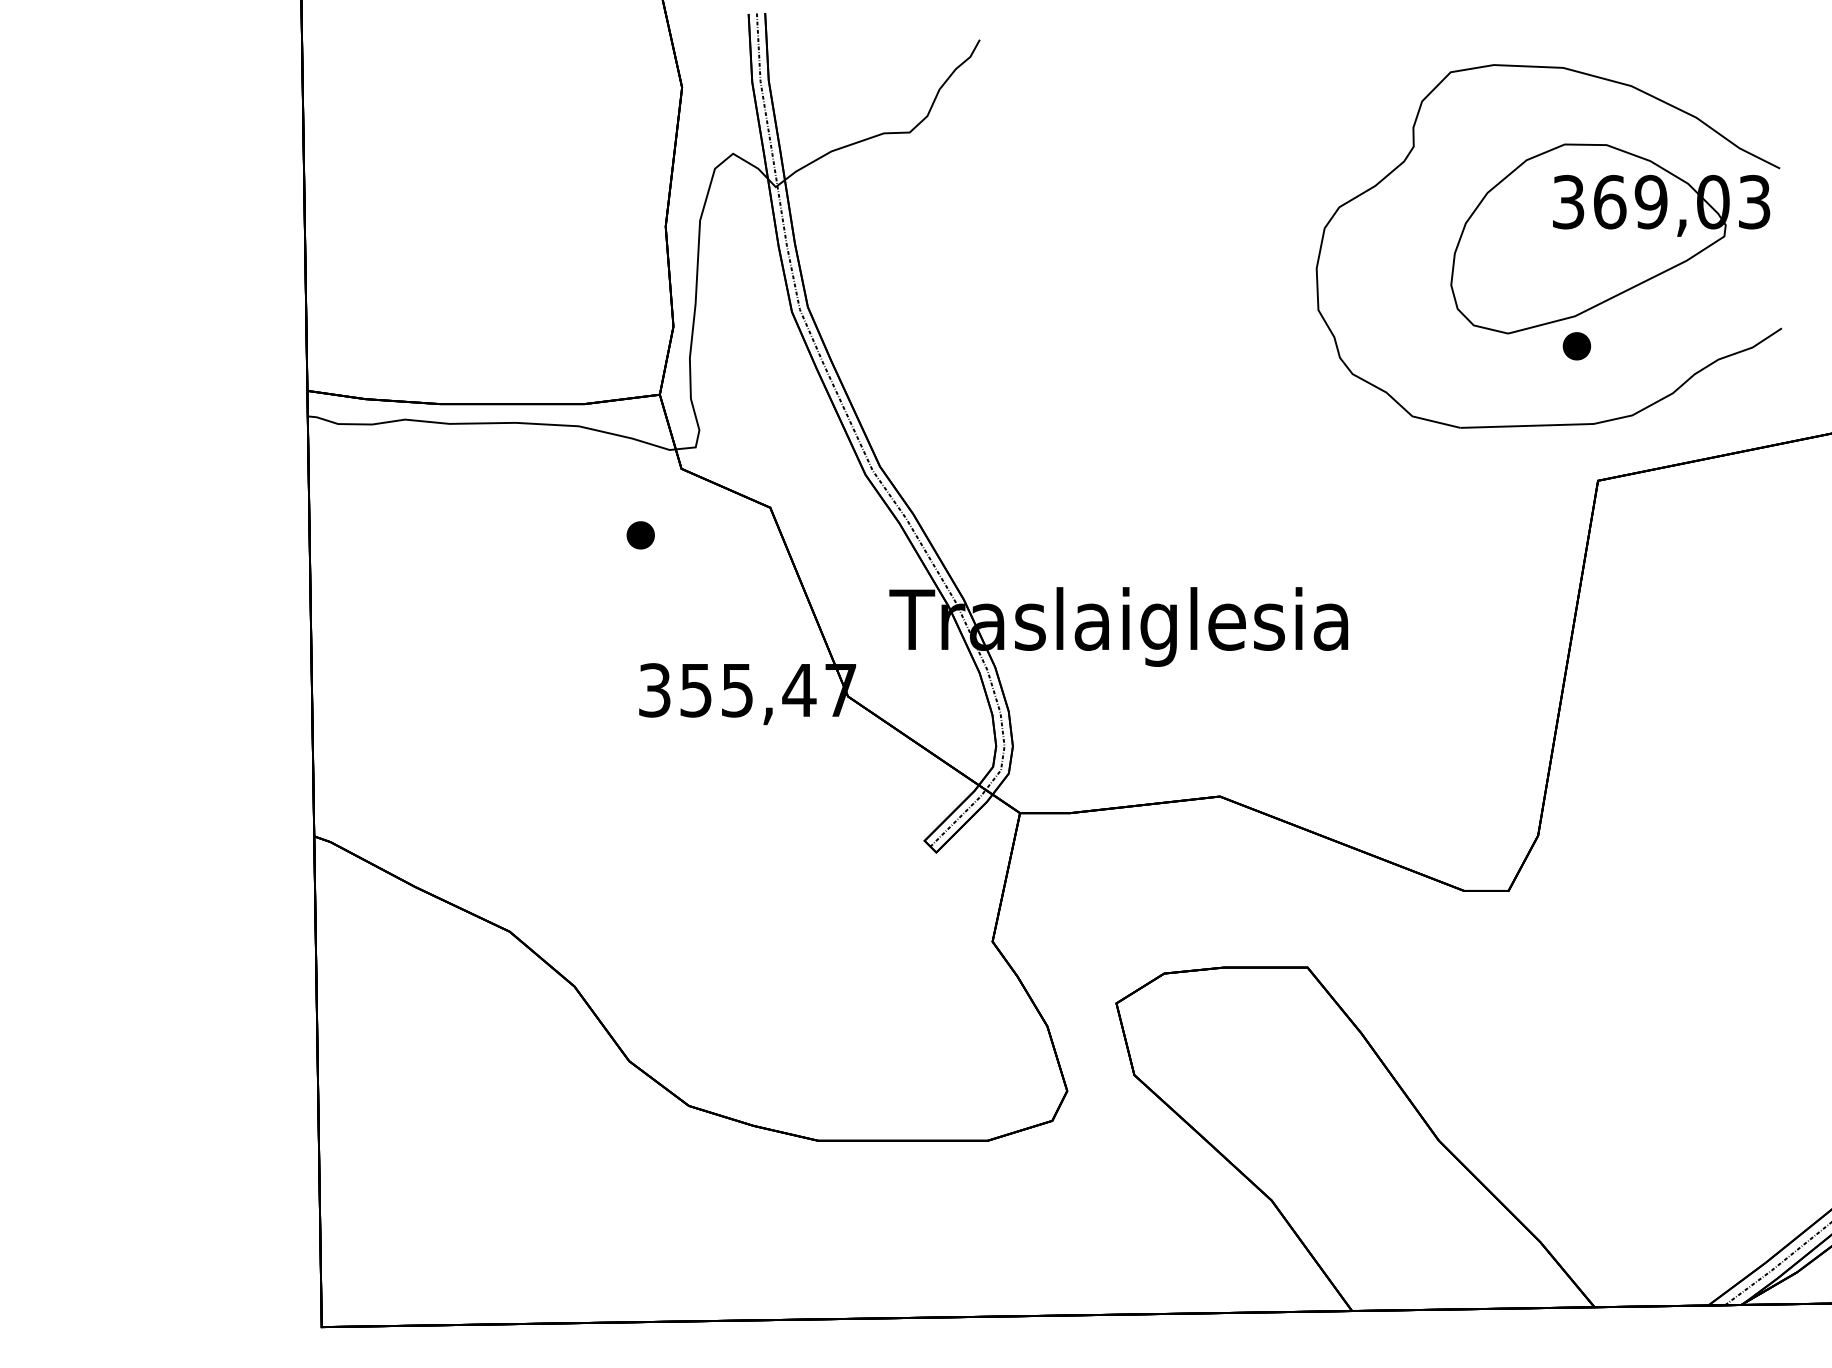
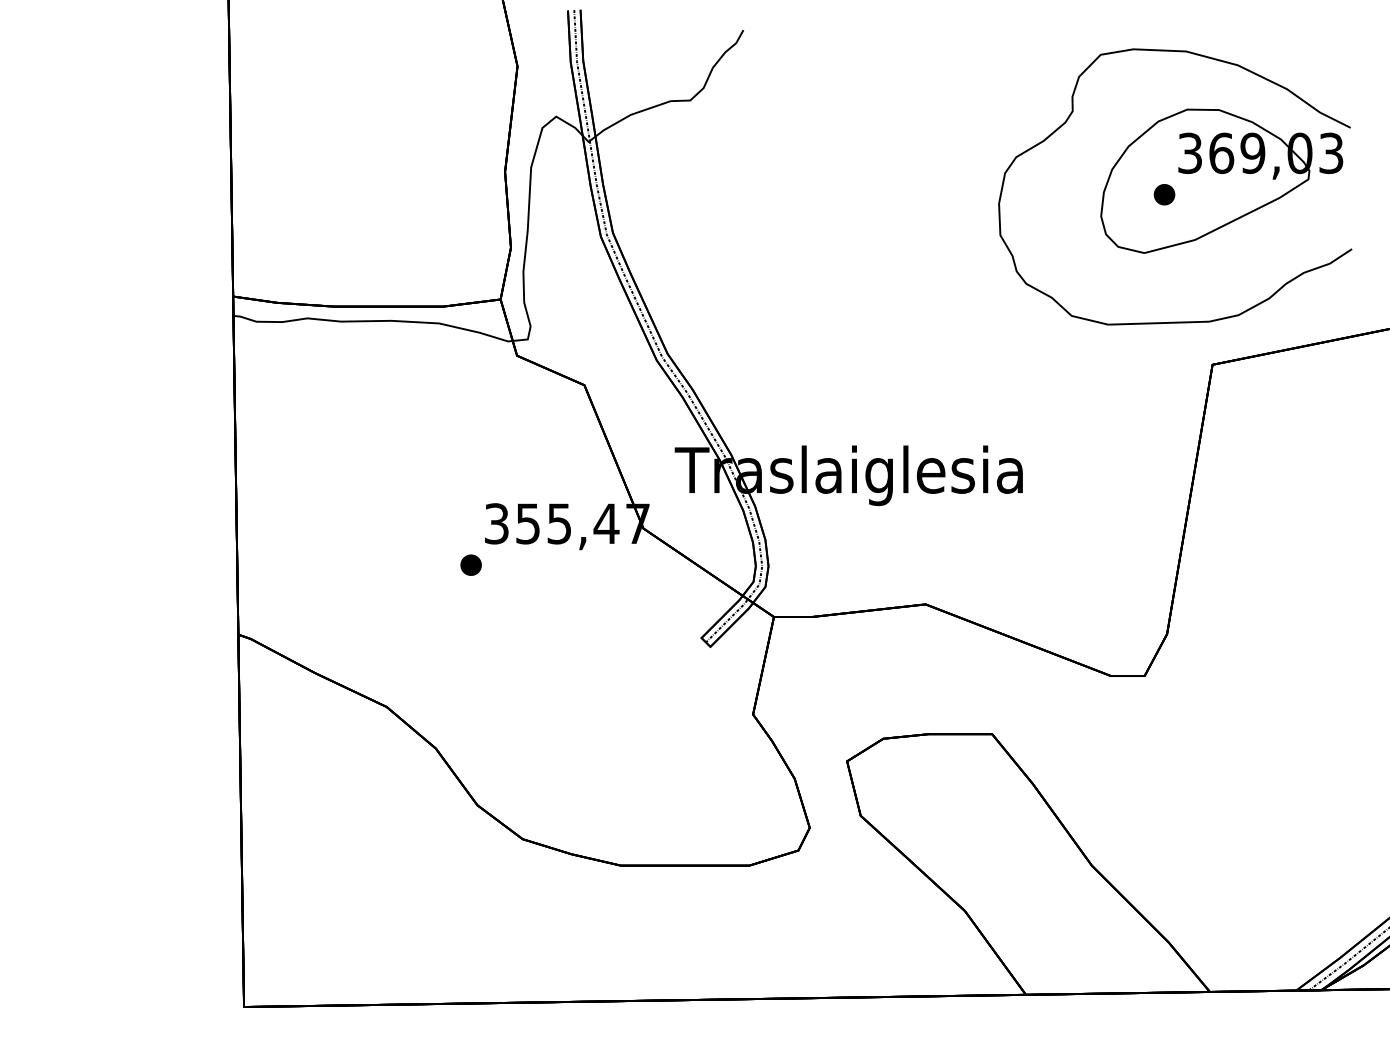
part: (1576, 345) -> (1164, 194), moved
part: (639, 534) -> (470, 564), moved

